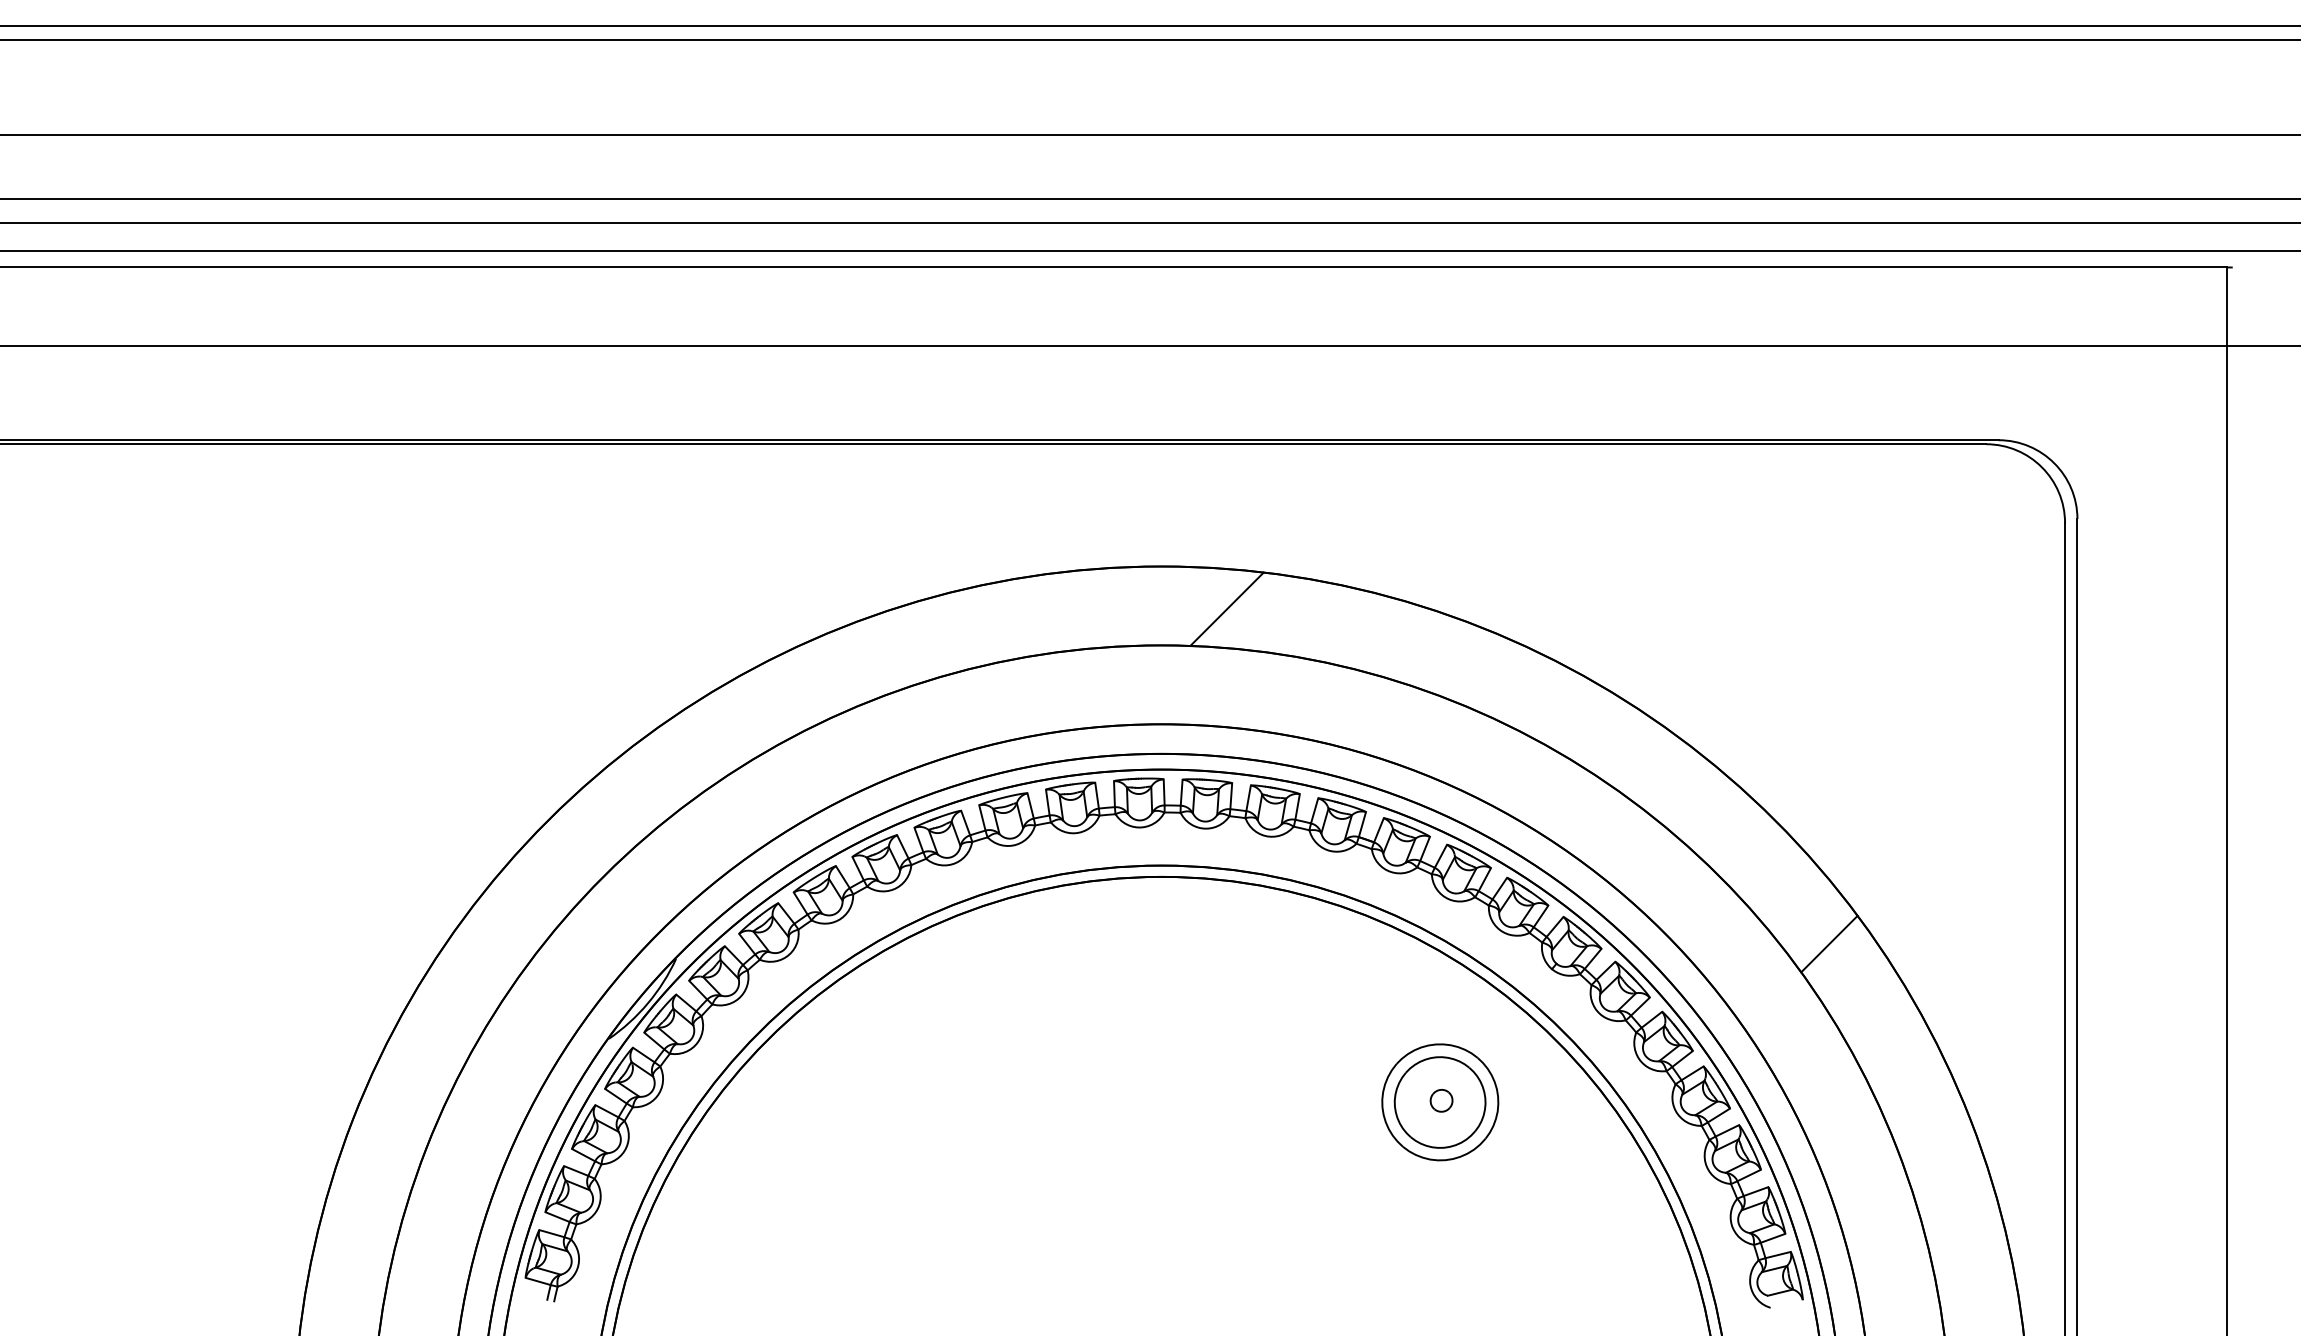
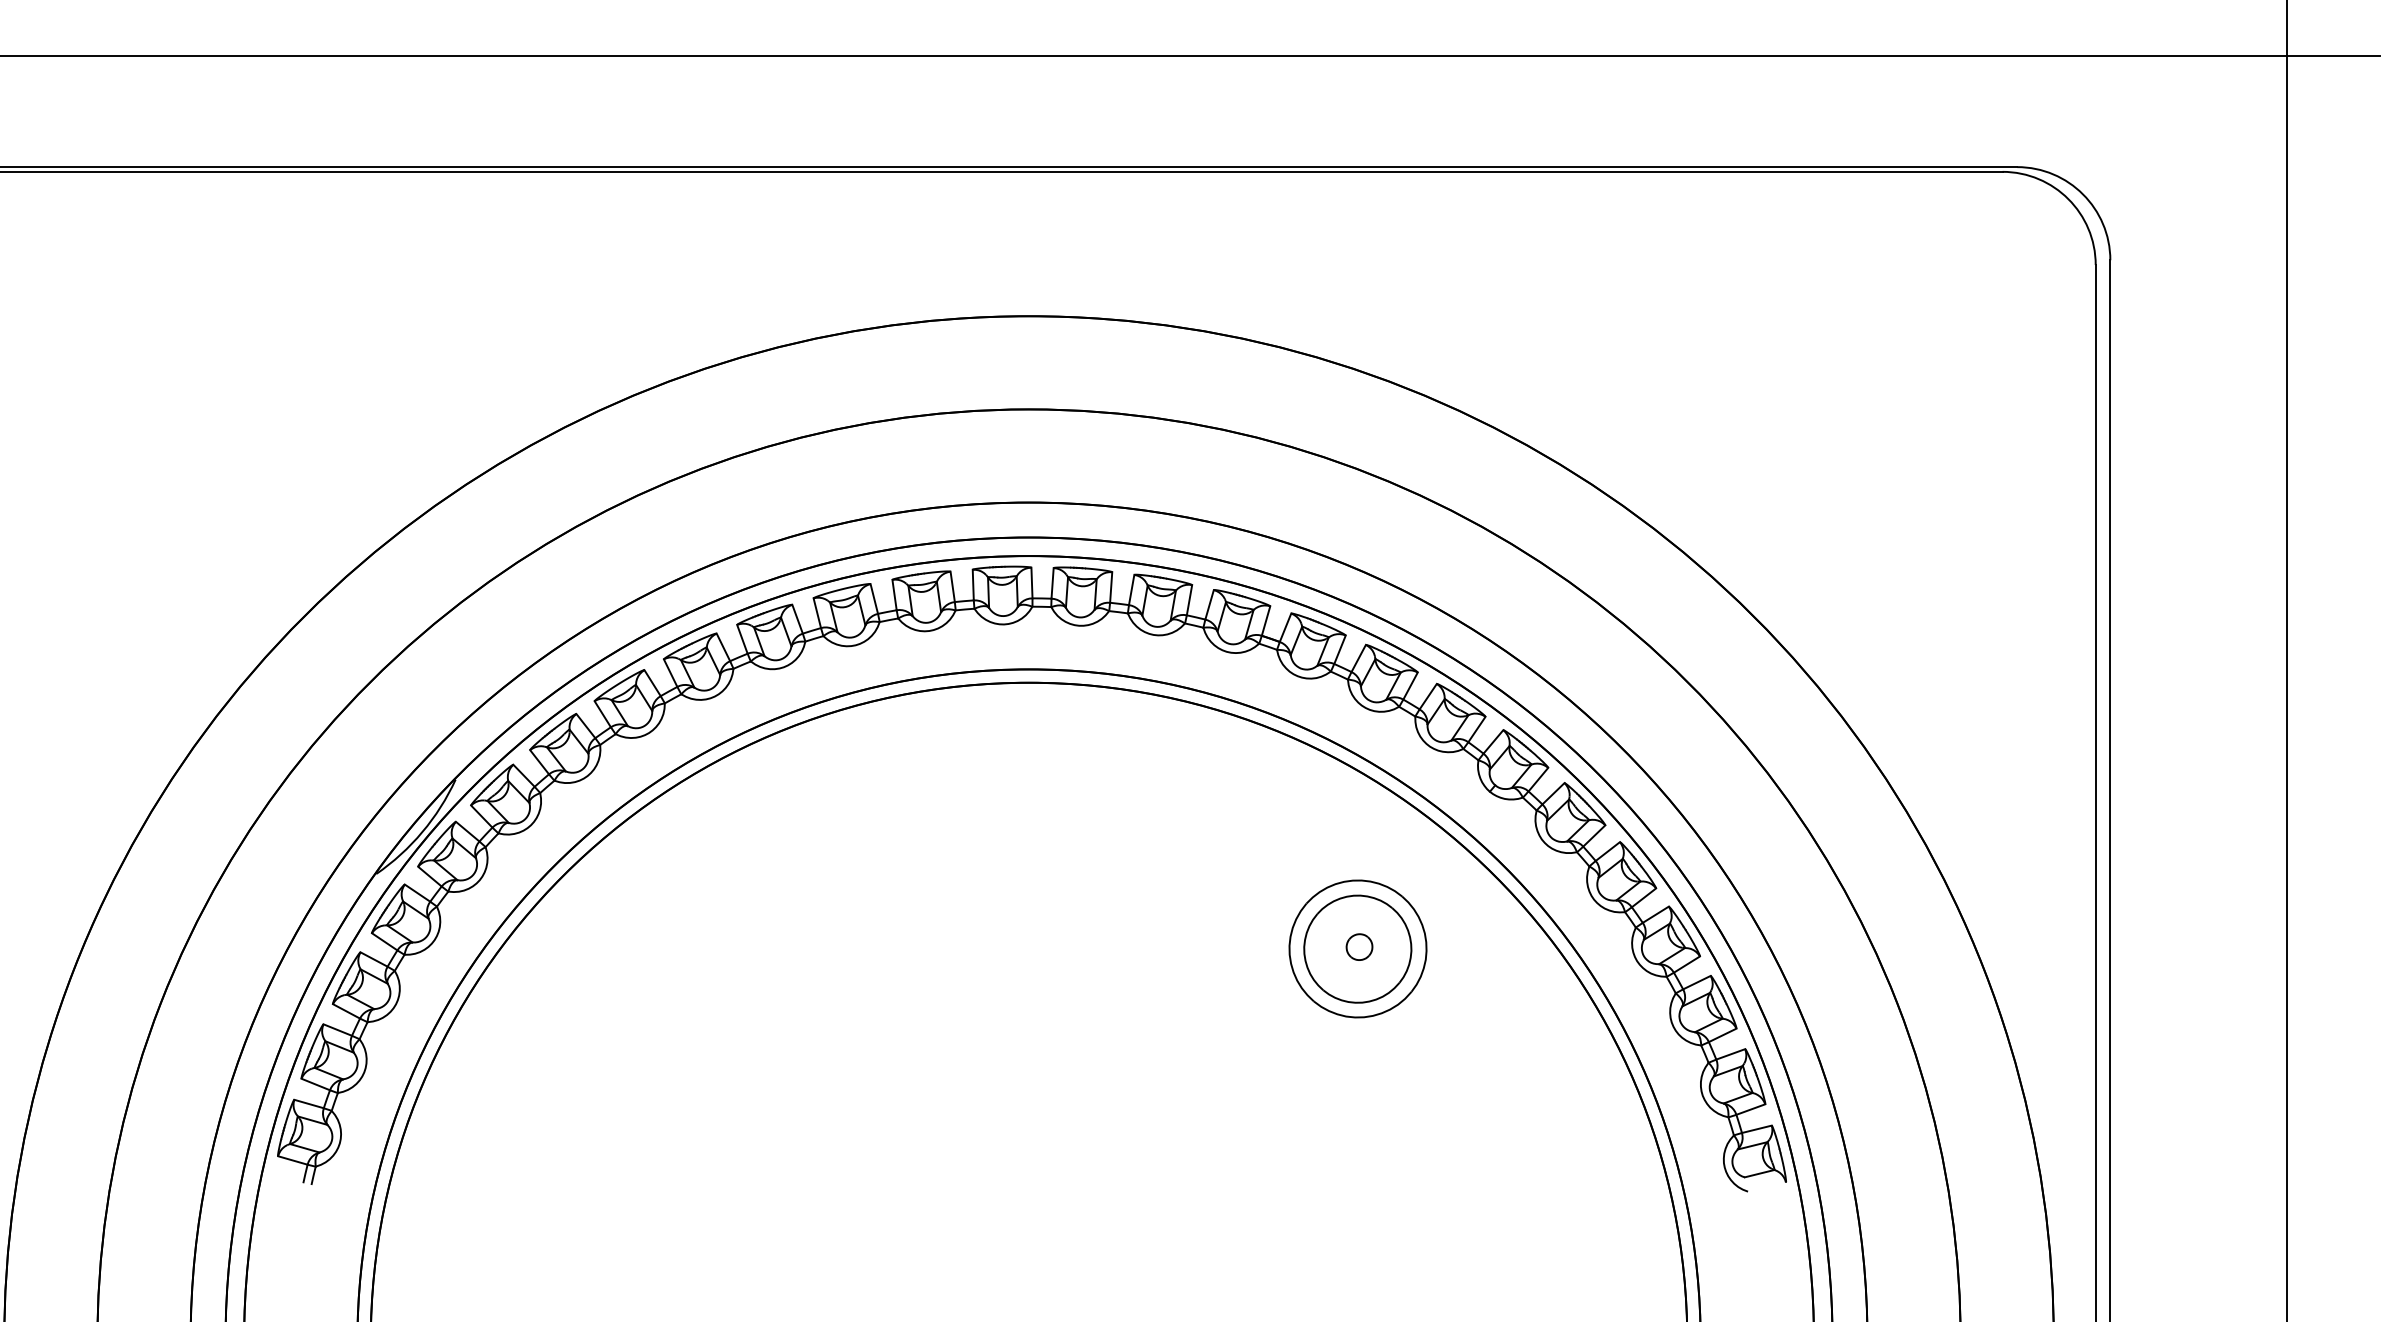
line: (1226, 608) -> (1105, 365), removed
line: (1829, 943) -> (1817, 761), removed

